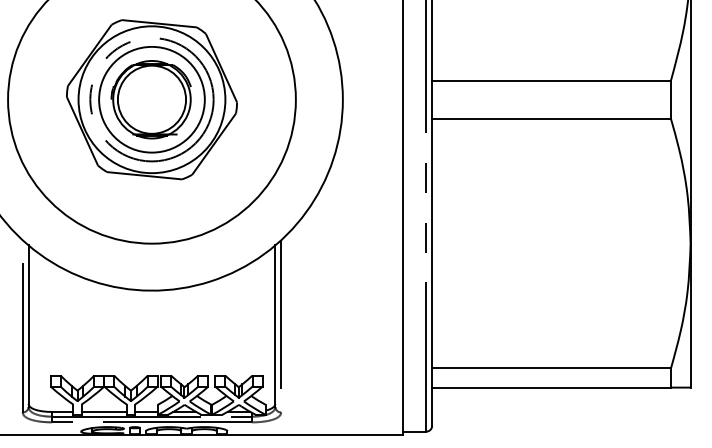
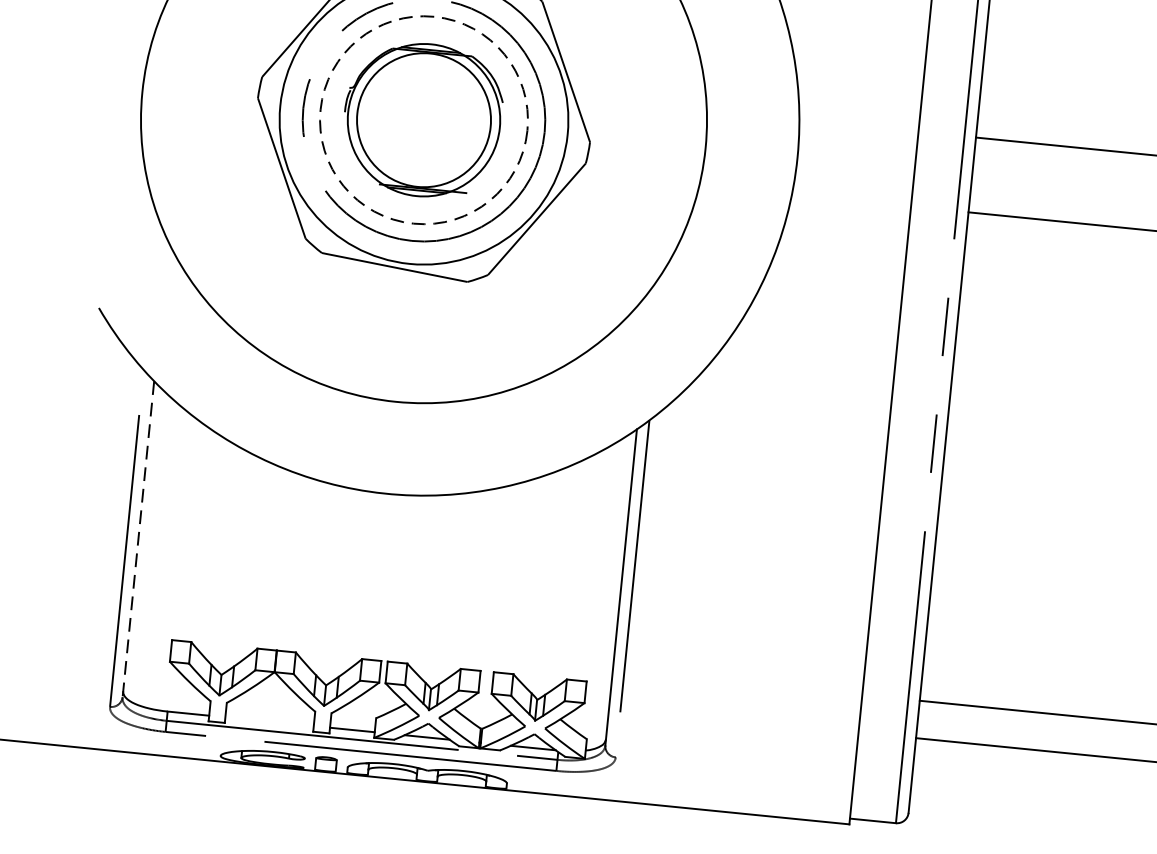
circle: (151, 99) -> (423, 119), solid -> dashed
line: (28, 326) -> (138, 539), solid -> dashed
line: (103, 411) -> (268, 720), removed

